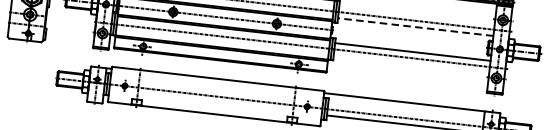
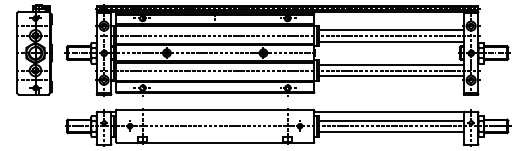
line: (417, 14) -> (391, 29), added
line: (414, 26) -> (390, 41), dashed -> solid
line: (411, 64) -> (391, 76), added
line: (406, 111) -> (391, 120), added

